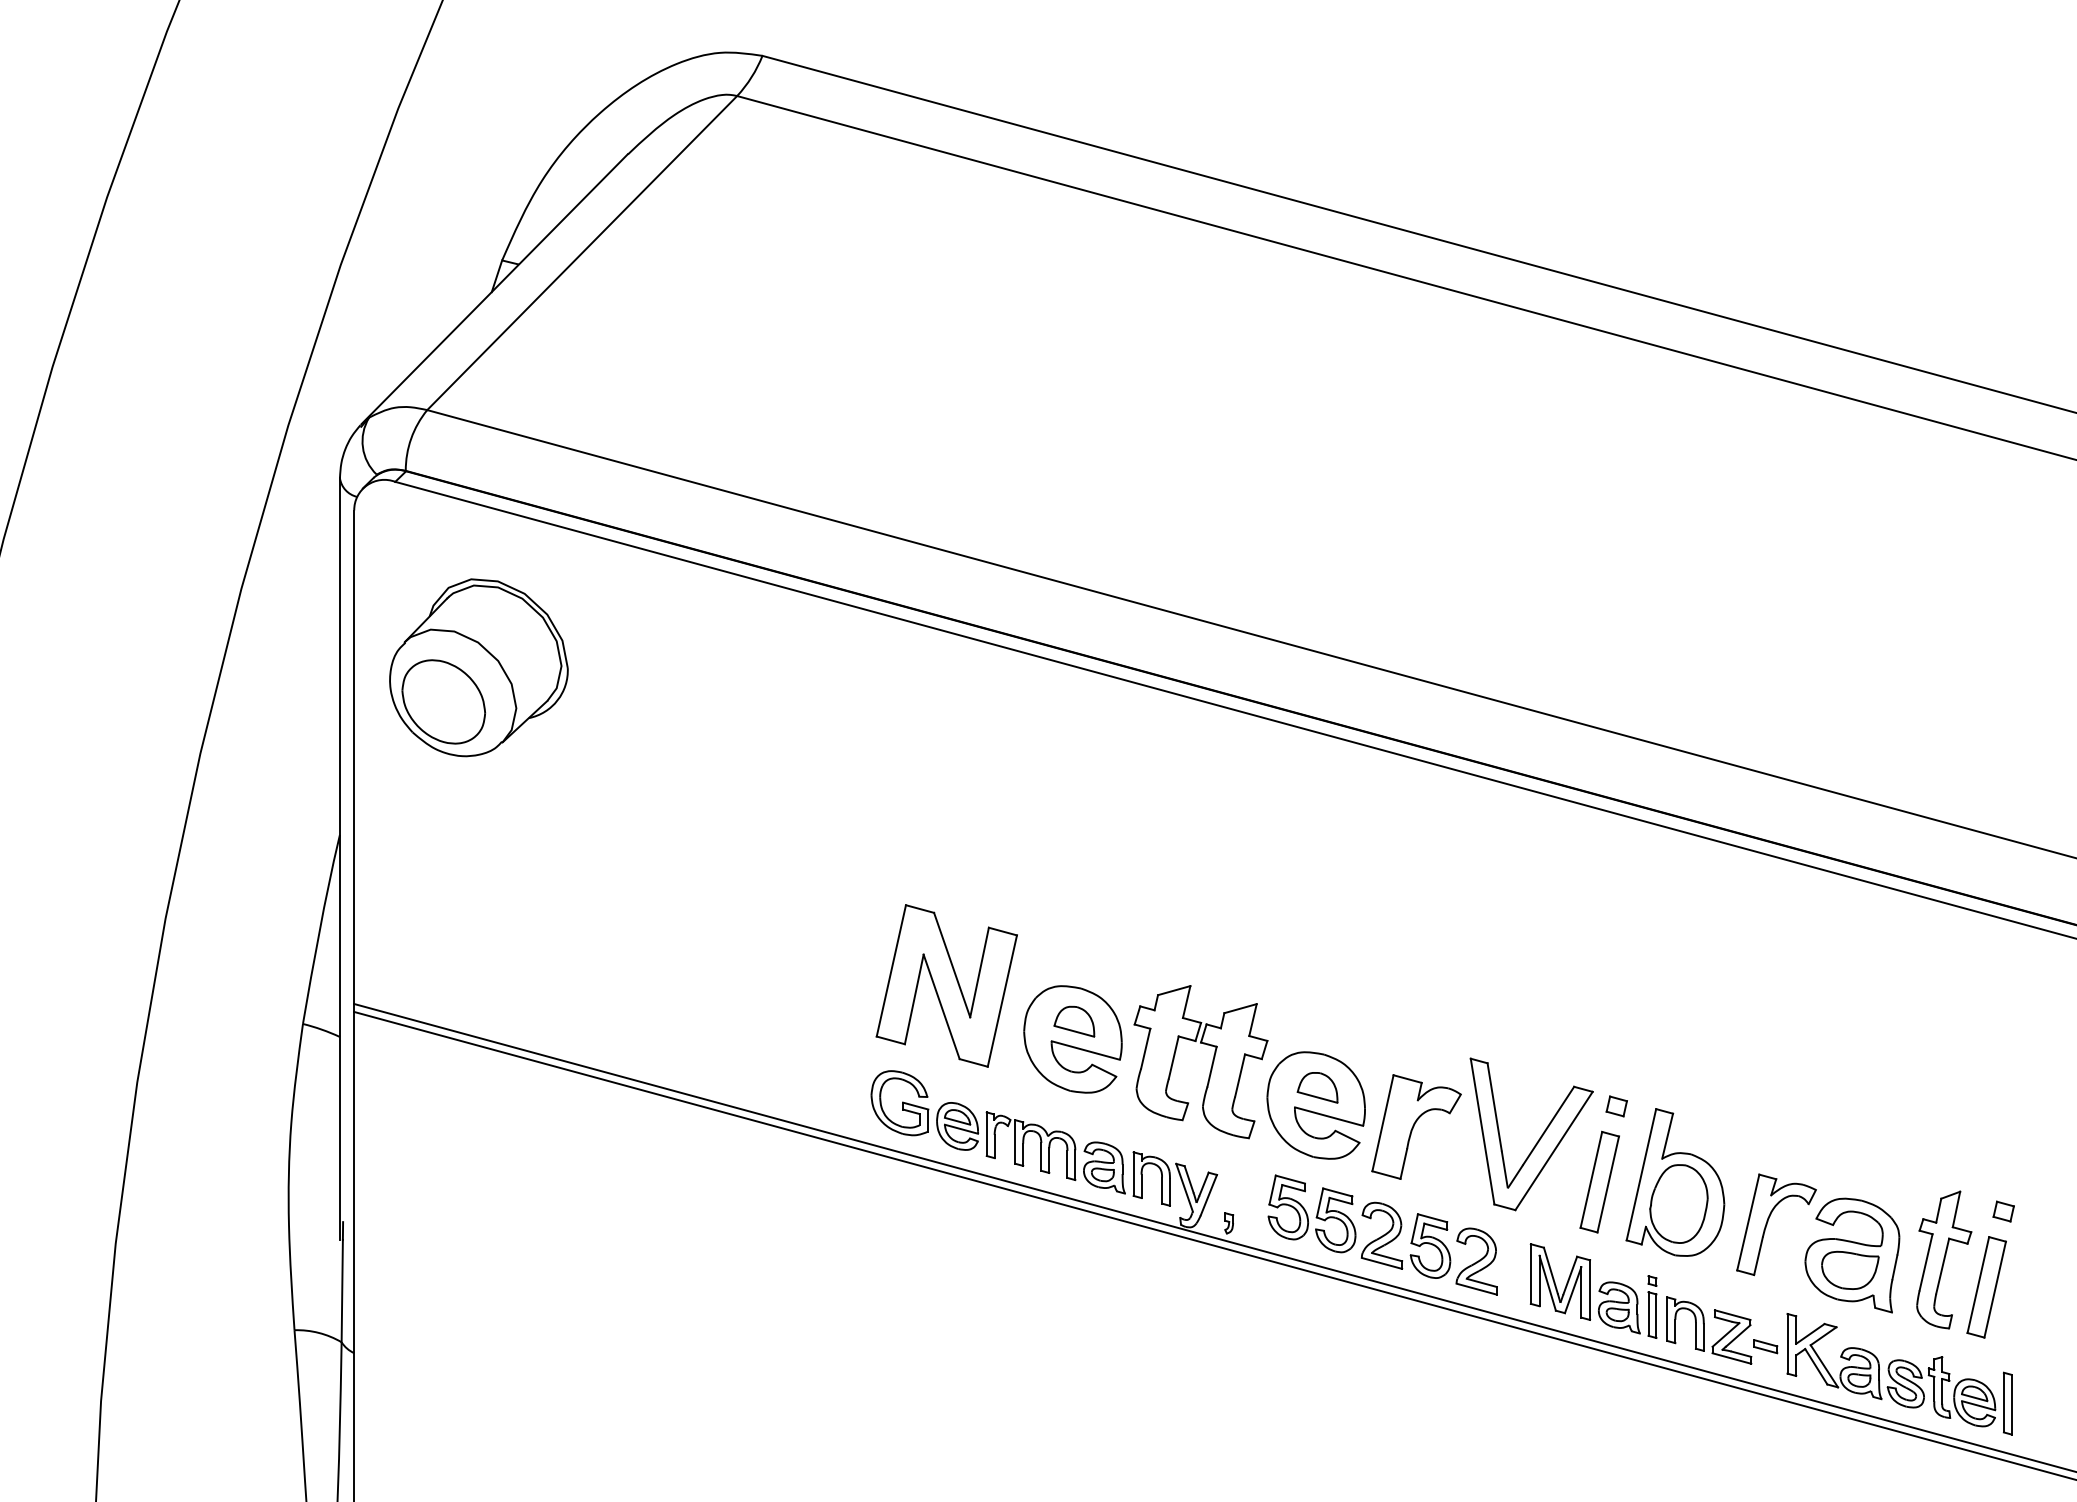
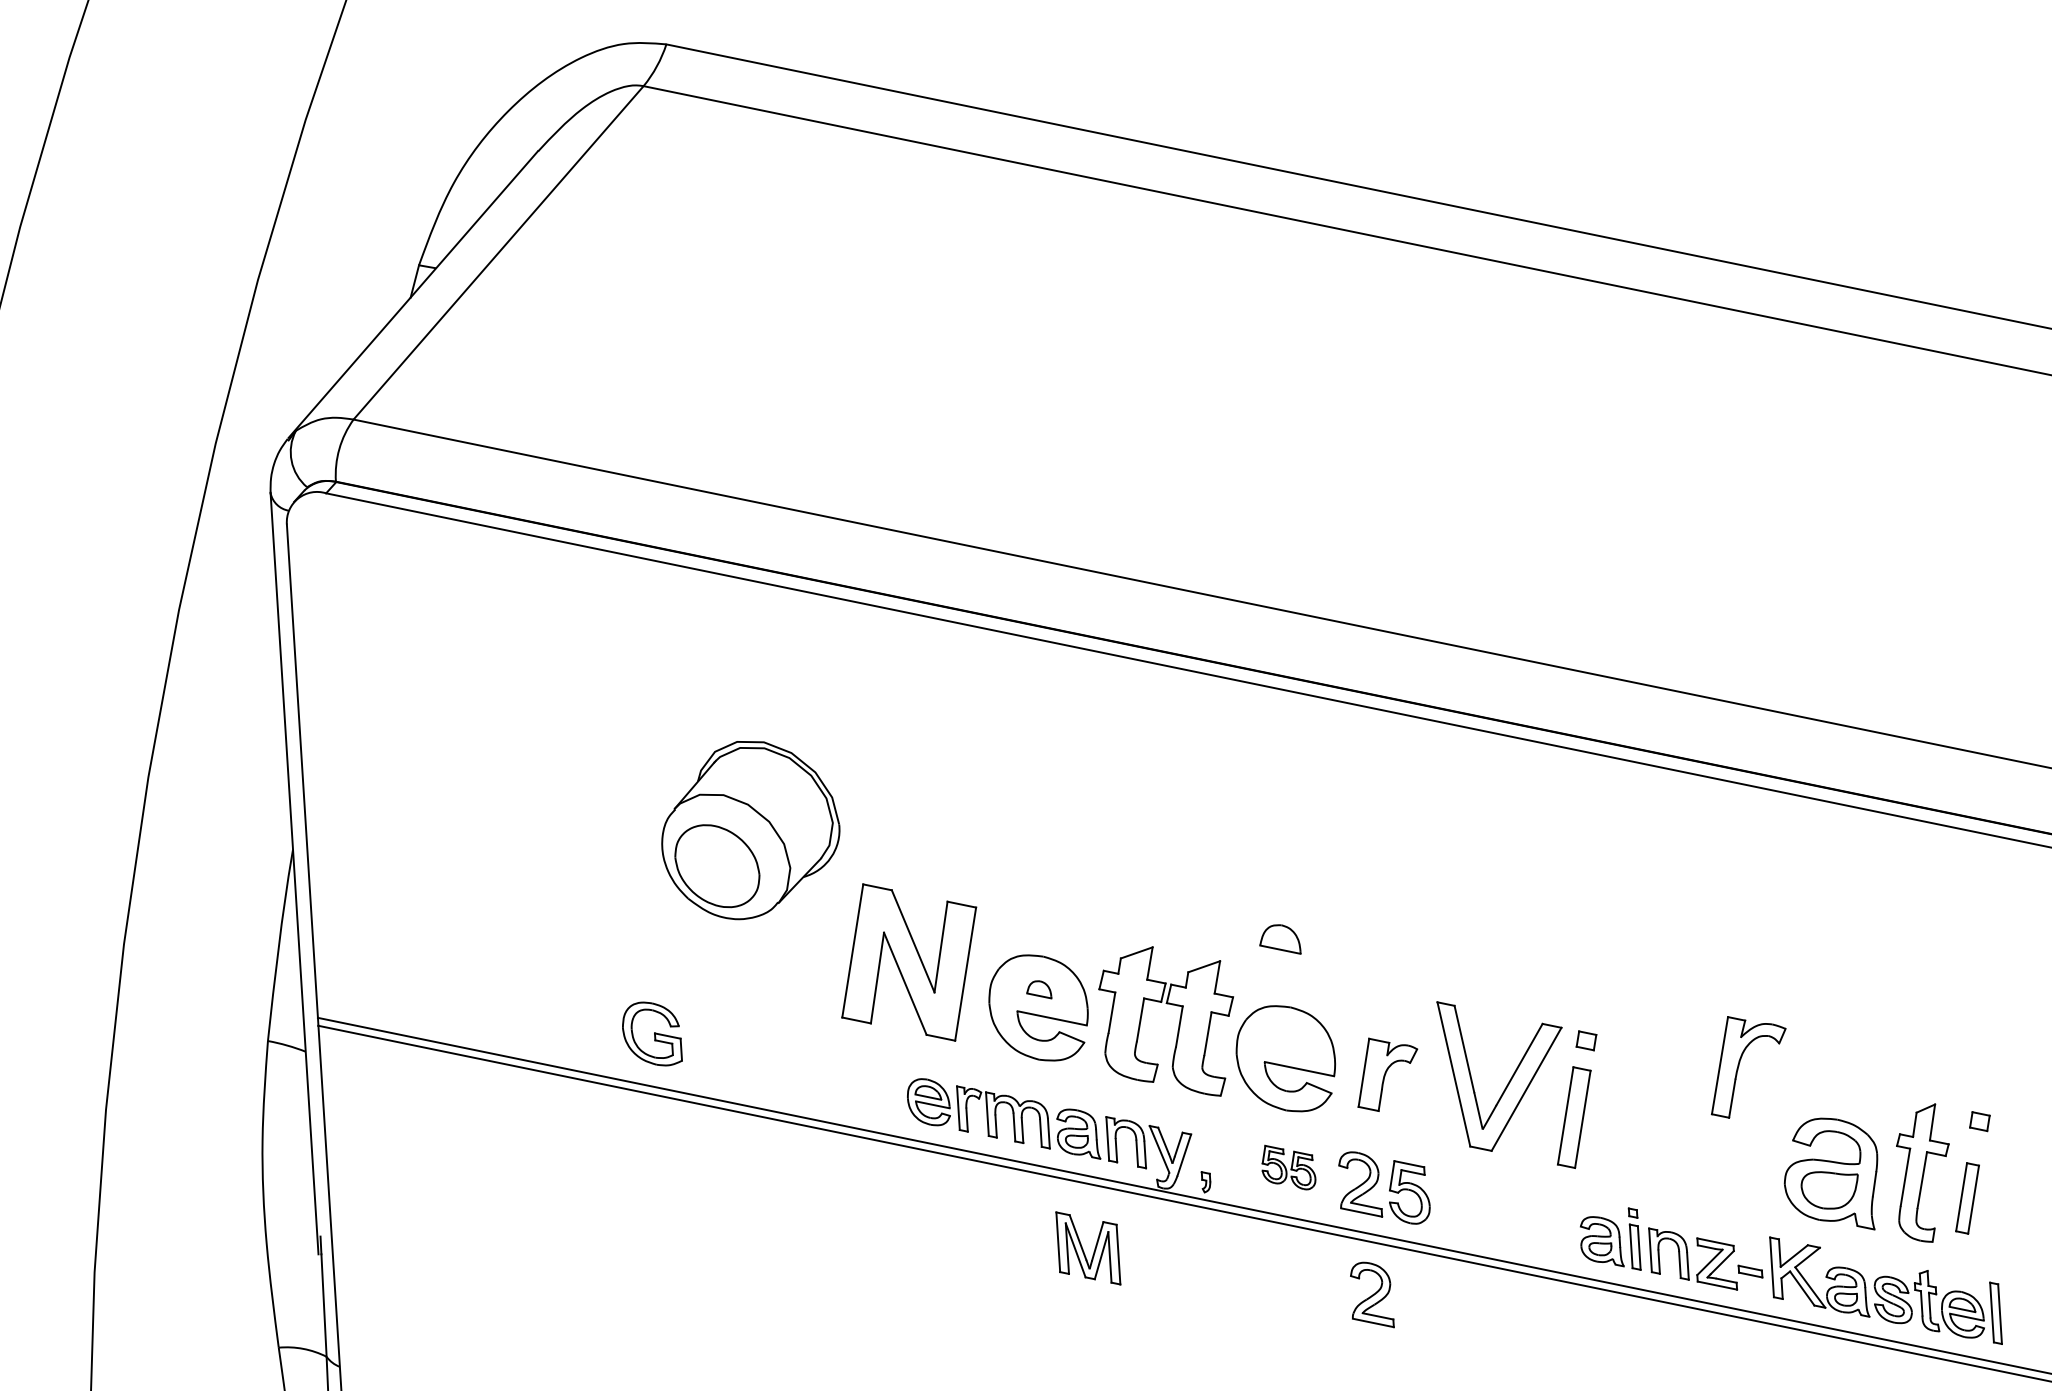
part: (478, 667) -> (749, 829), moved
part: (1074, 1021) -> (1039, 990), size x0.6
part: (1317, 1087) -> (1279, 939), moved
part: (899, 1103) -> (651, 1034), moved
part: (1416, 1126) -> (1387, 1073), size x0.7
part: (1675, 1182) -> (1649, 1113), removed
part: (1311, 1213) -> (1288, 1167), size x0.6
part: (1768, 1221) -> (1740, 1063), moved
part: (1476, 1261) -> (1371, 1295), moved
part: (1560, 1281) -> (1088, 1247), moved
part: (1986, 1287) -> (1967, 1198), size x0.7

